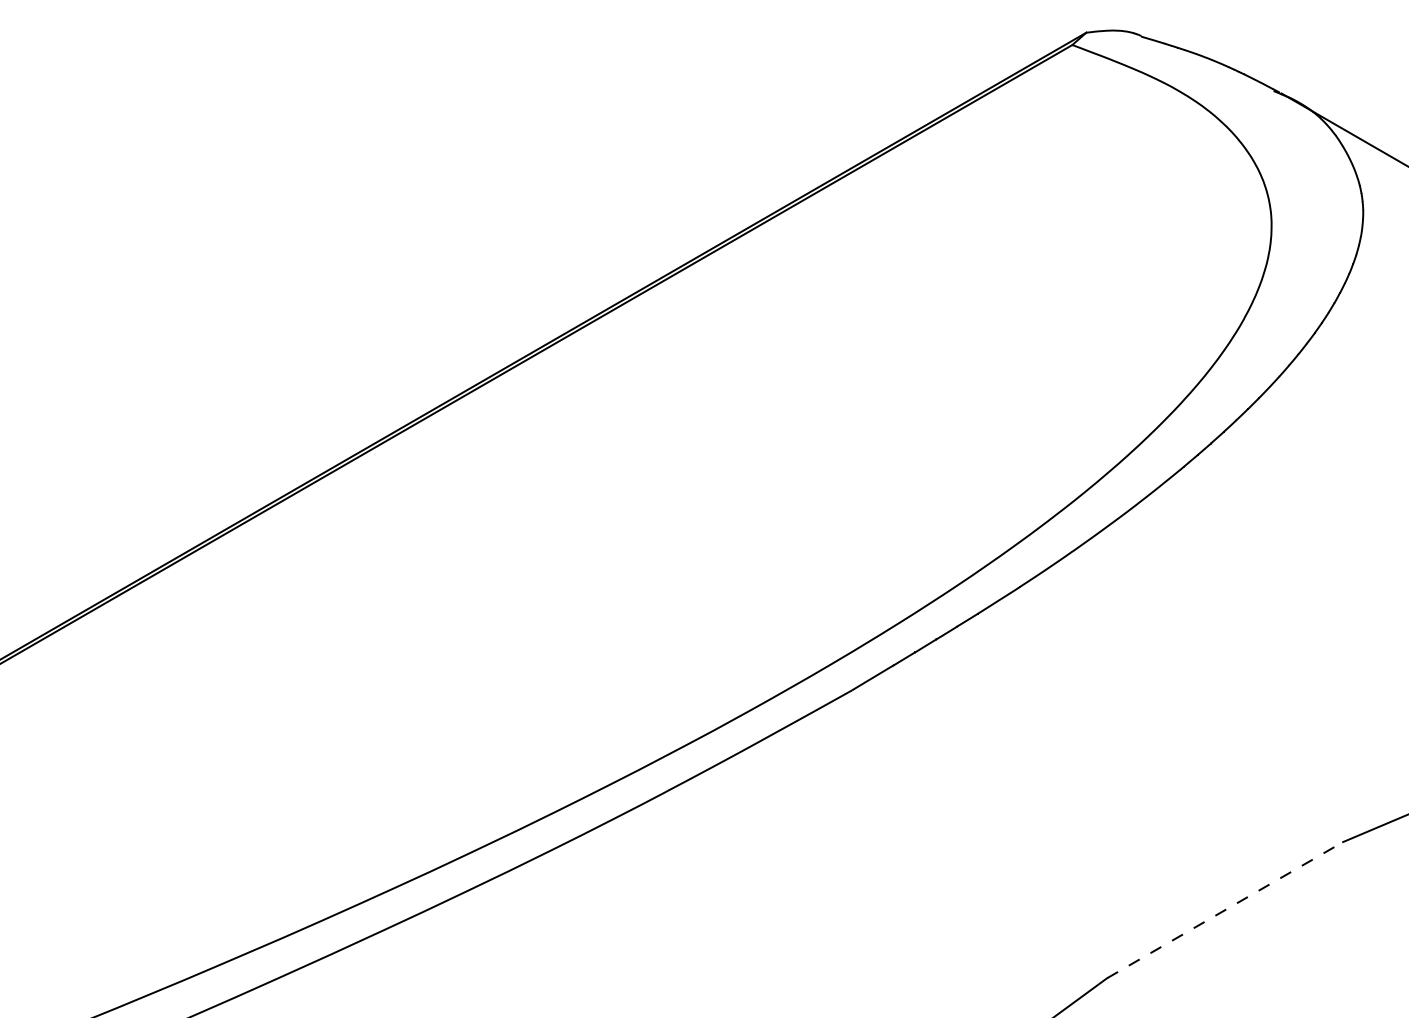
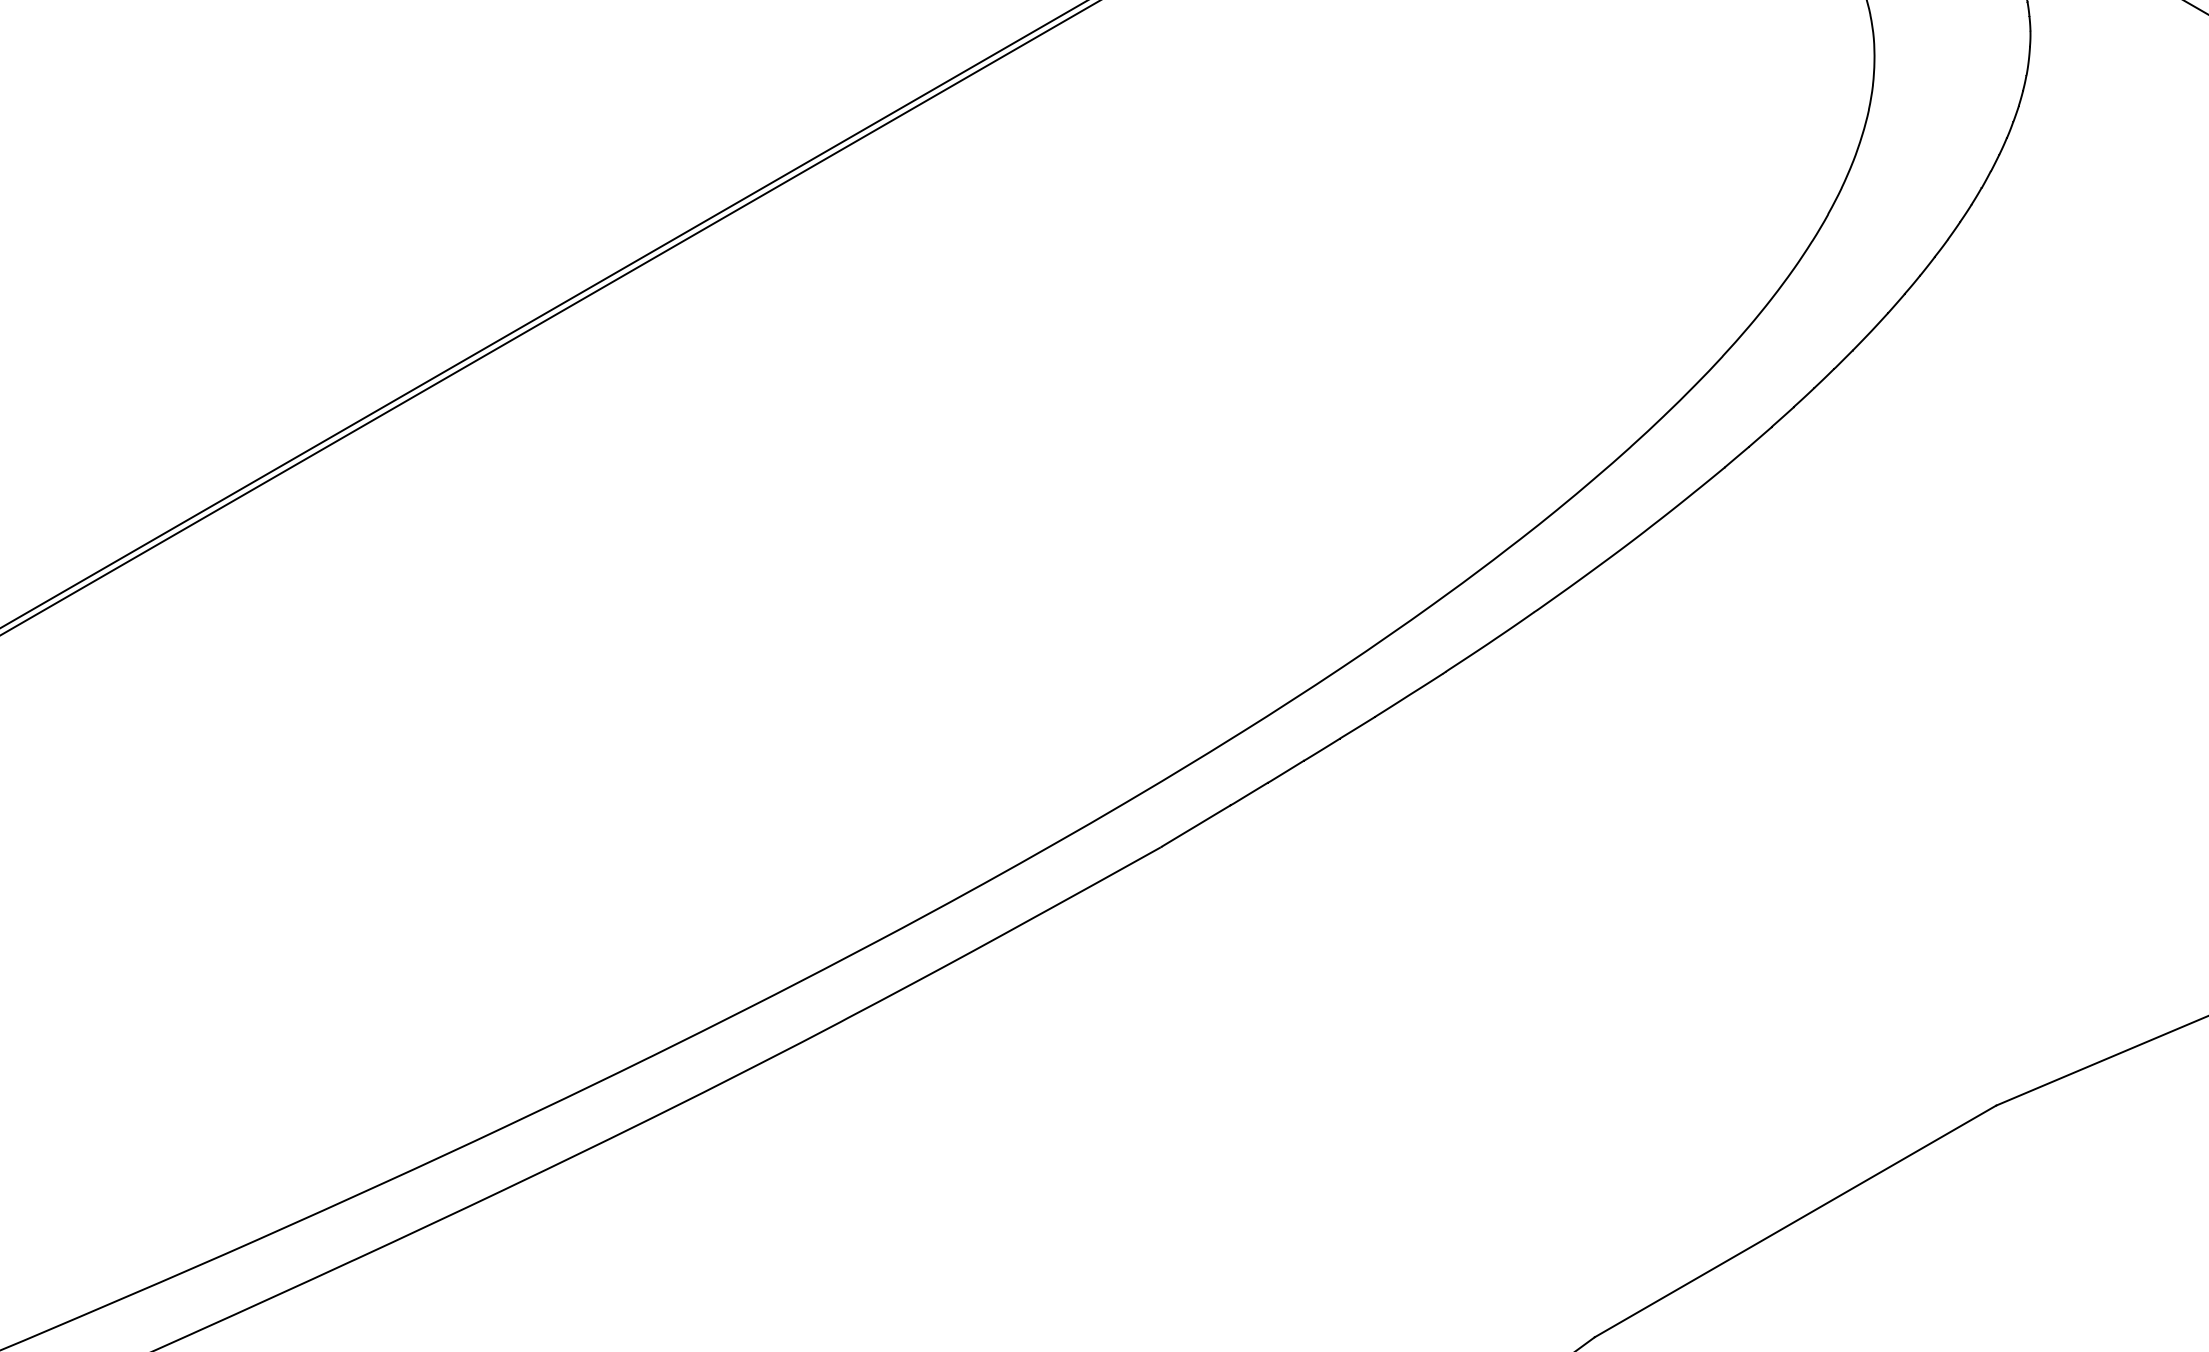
line: (1225, 909) -> (1796, 1220), dashed -> solid

